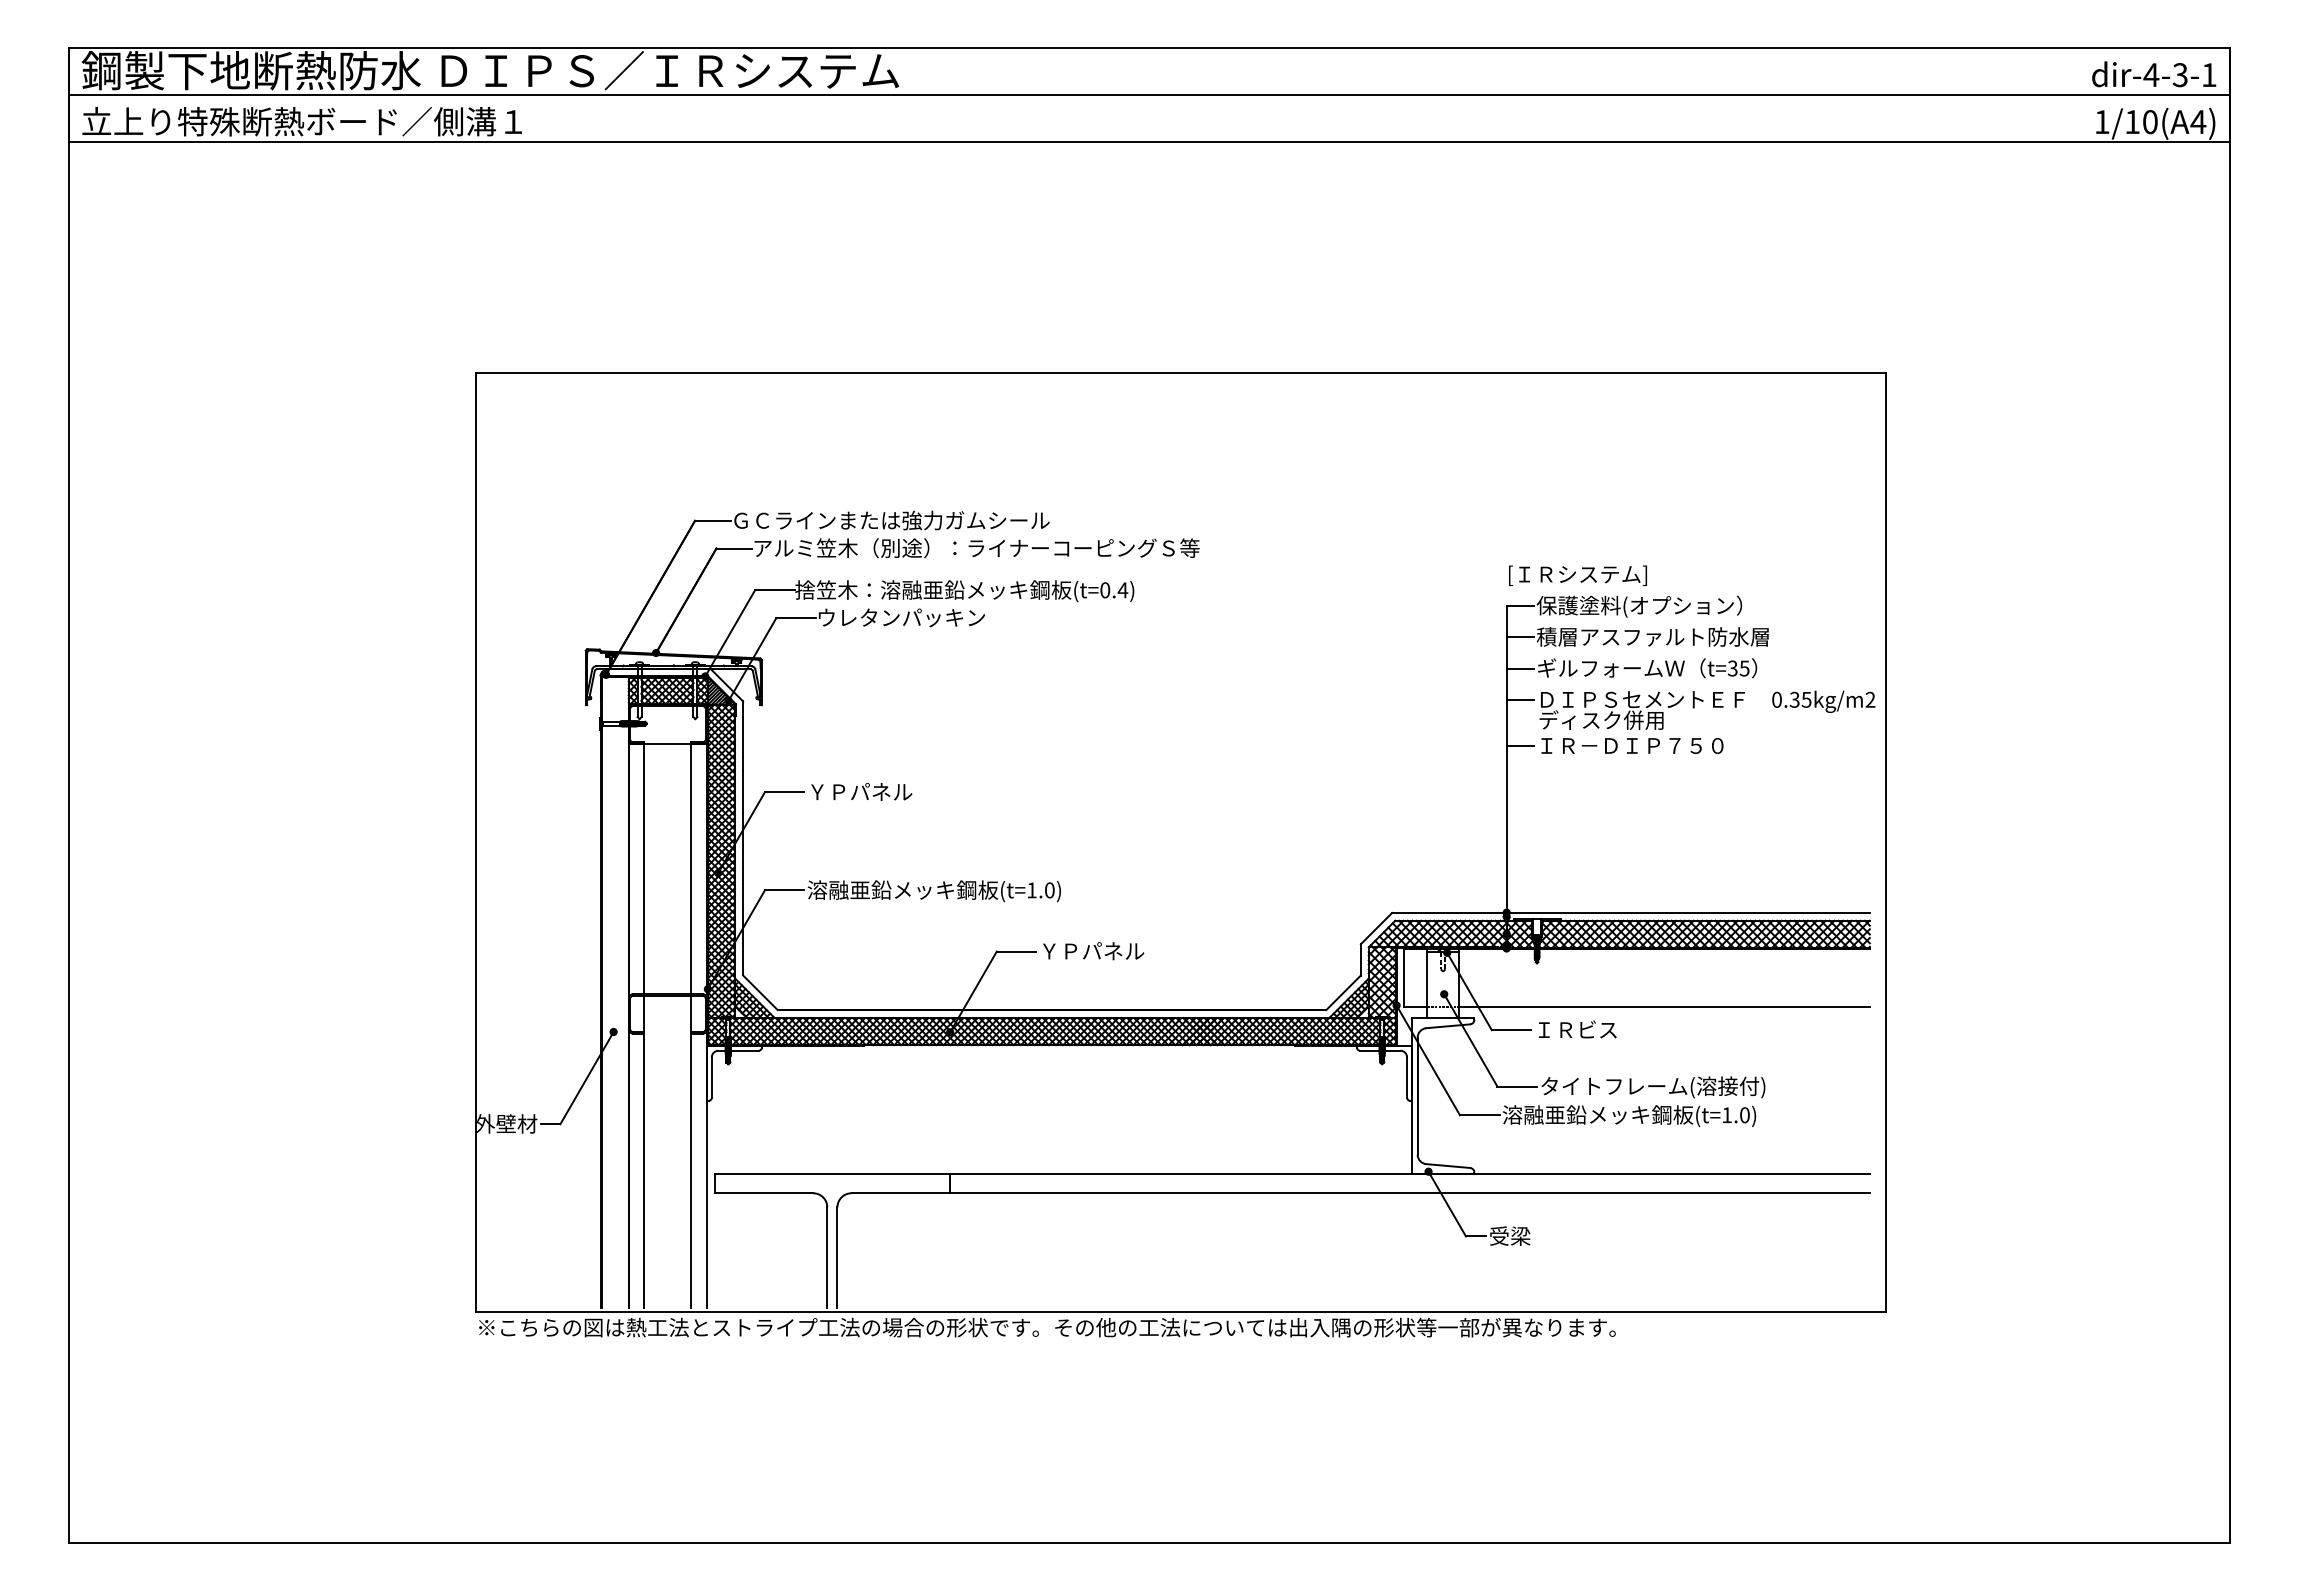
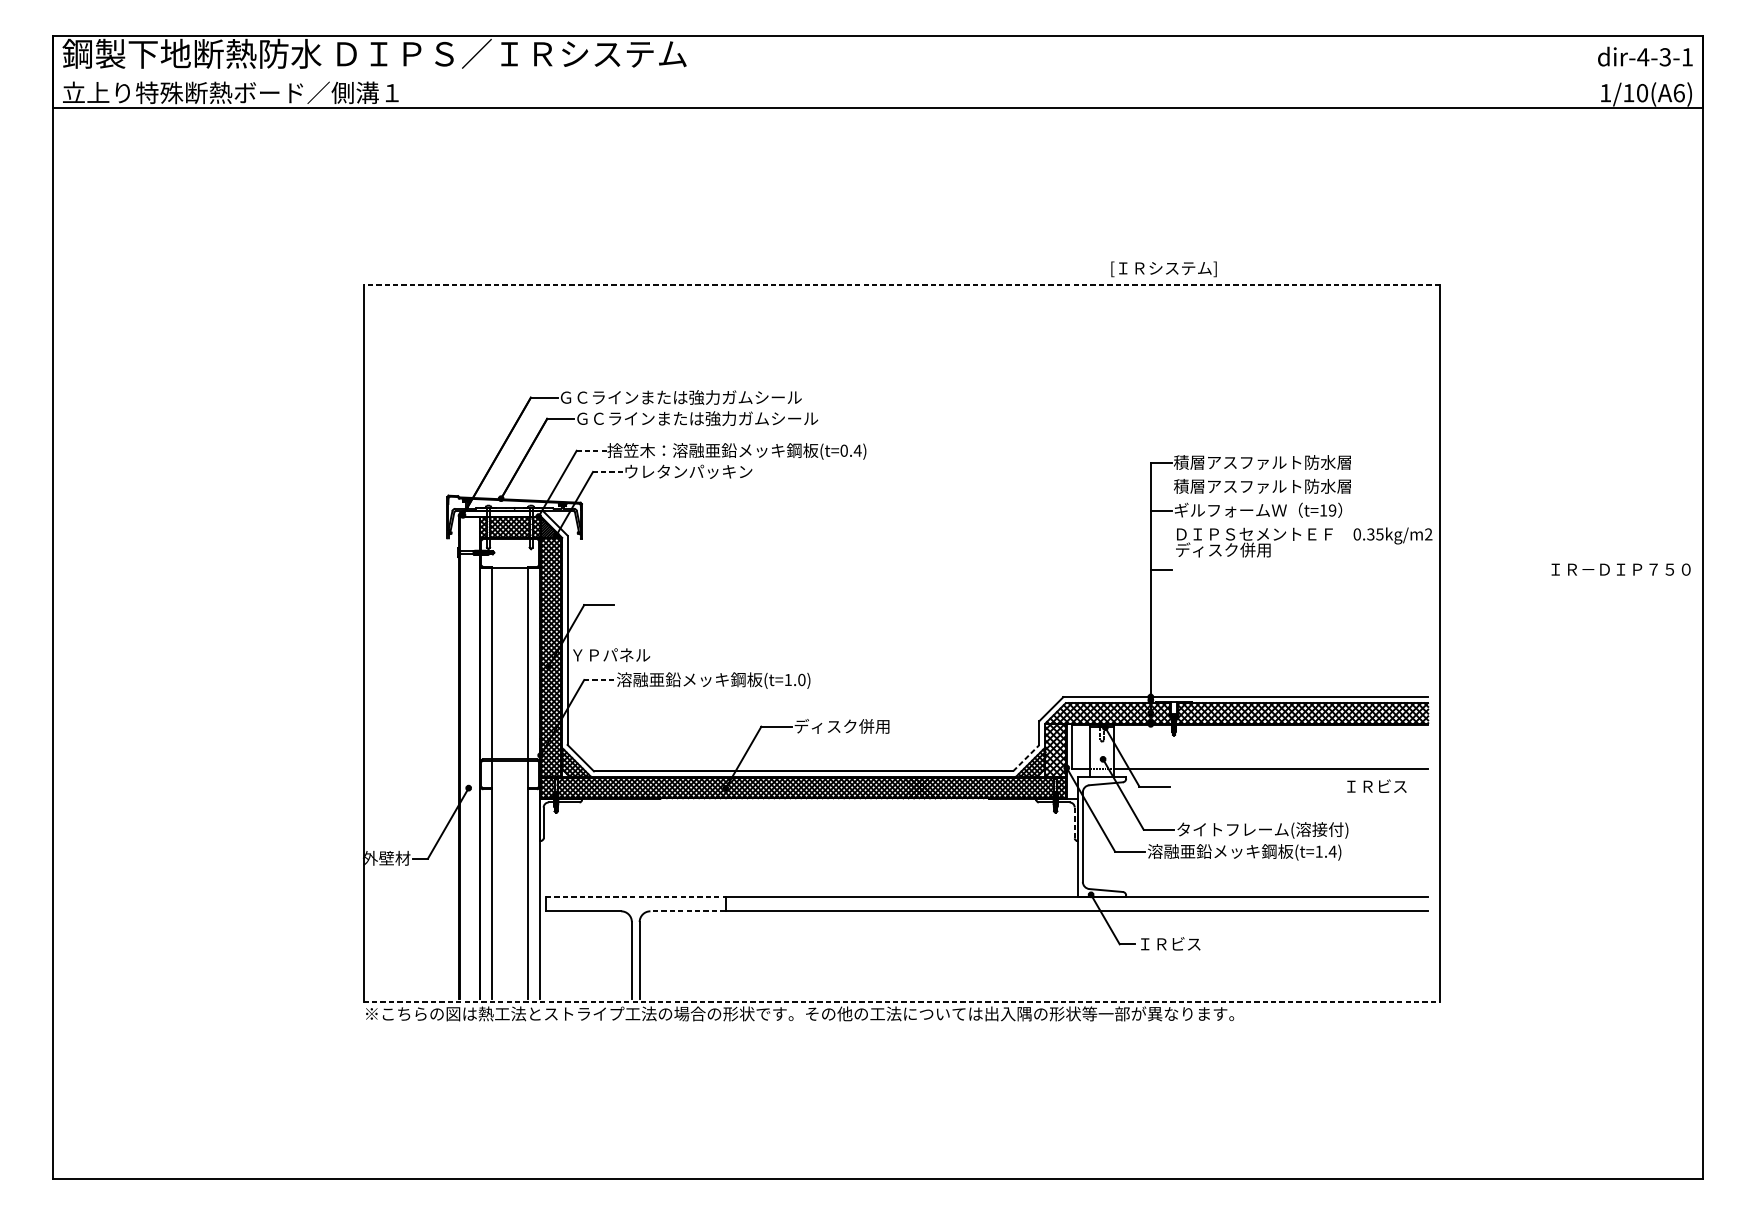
line: (1149, 94) -> (878, 72), removed
text: (2198, 122) -> (1679, 93), 1/10(A4) -> 1/10(A6)
line: (1180, 372) -> (901, 284), solid -> dashed
text: (976, 548) -> (745, 418), アルミ笠木（別途）：ライナーコーピングＳ等 -> ＧＣラインまたは強力ガムシール
text: (1577, 575) -> (1163, 269), moved
line: (774, 590) -> (591, 450), solid -> dashed
text: (1652, 606) -> (1262, 463), 保護塗料(オプション） -> 積層アスファルト防水層
line: (796, 618) -> (608, 472), solid -> dashed
line: (1519, 637) -> (1160, 486), removed
text: (1738, 668) -> (1327, 510), t=35 -> t=19
line: (1519, 699) -> (1160, 534), removed
text: (1632, 745) -> (1621, 569), moved
text: (861, 791) -> (611, 654), moved
line: (784, 890) -> (599, 680), solid -> dashed
text: (1102, 950) -> (842, 725), ＹＰパネル -> ディスク併用
line: (1343, 992) -> (1026, 757), solid -> dashed
text: (1577, 1029) -> (1376, 786), moved
line: (1407, 1077) -> (1075, 822), solid -> dashed
text: (1744, 1115) -> (1332, 851), (t=1.0) -> (t=1.4)
line: (832, 1174) -> (635, 896), solid -> dashed
line: (900, 1193) -> (687, 911), solid -> dashed
text: (1530, 1235) -> (1169, 943), 受梁 -> ＩＲビス
line: (1180, 1312) -> (901, 1002), solid -> dashed

